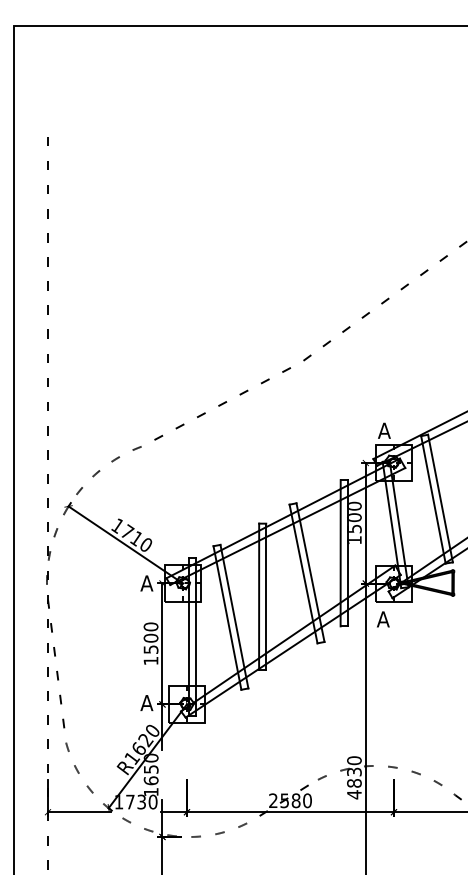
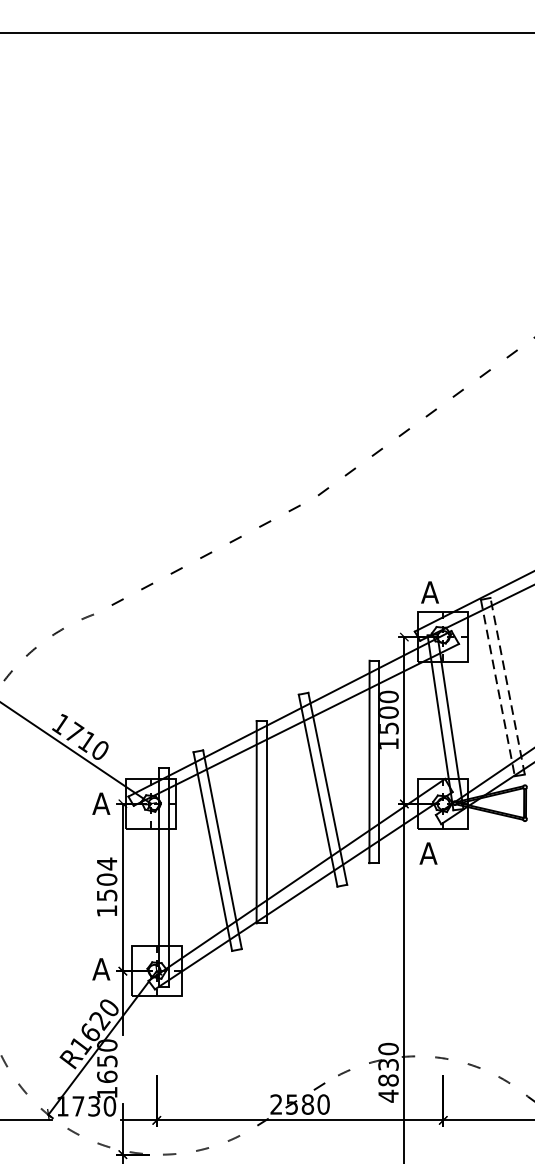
line: (440, 498) -> (507, 686), solid -> dashed
line: (433, 499) -> (498, 687), solid -> dashed
text: (150, 626) -> (106, 863), 1500 -> 1504

